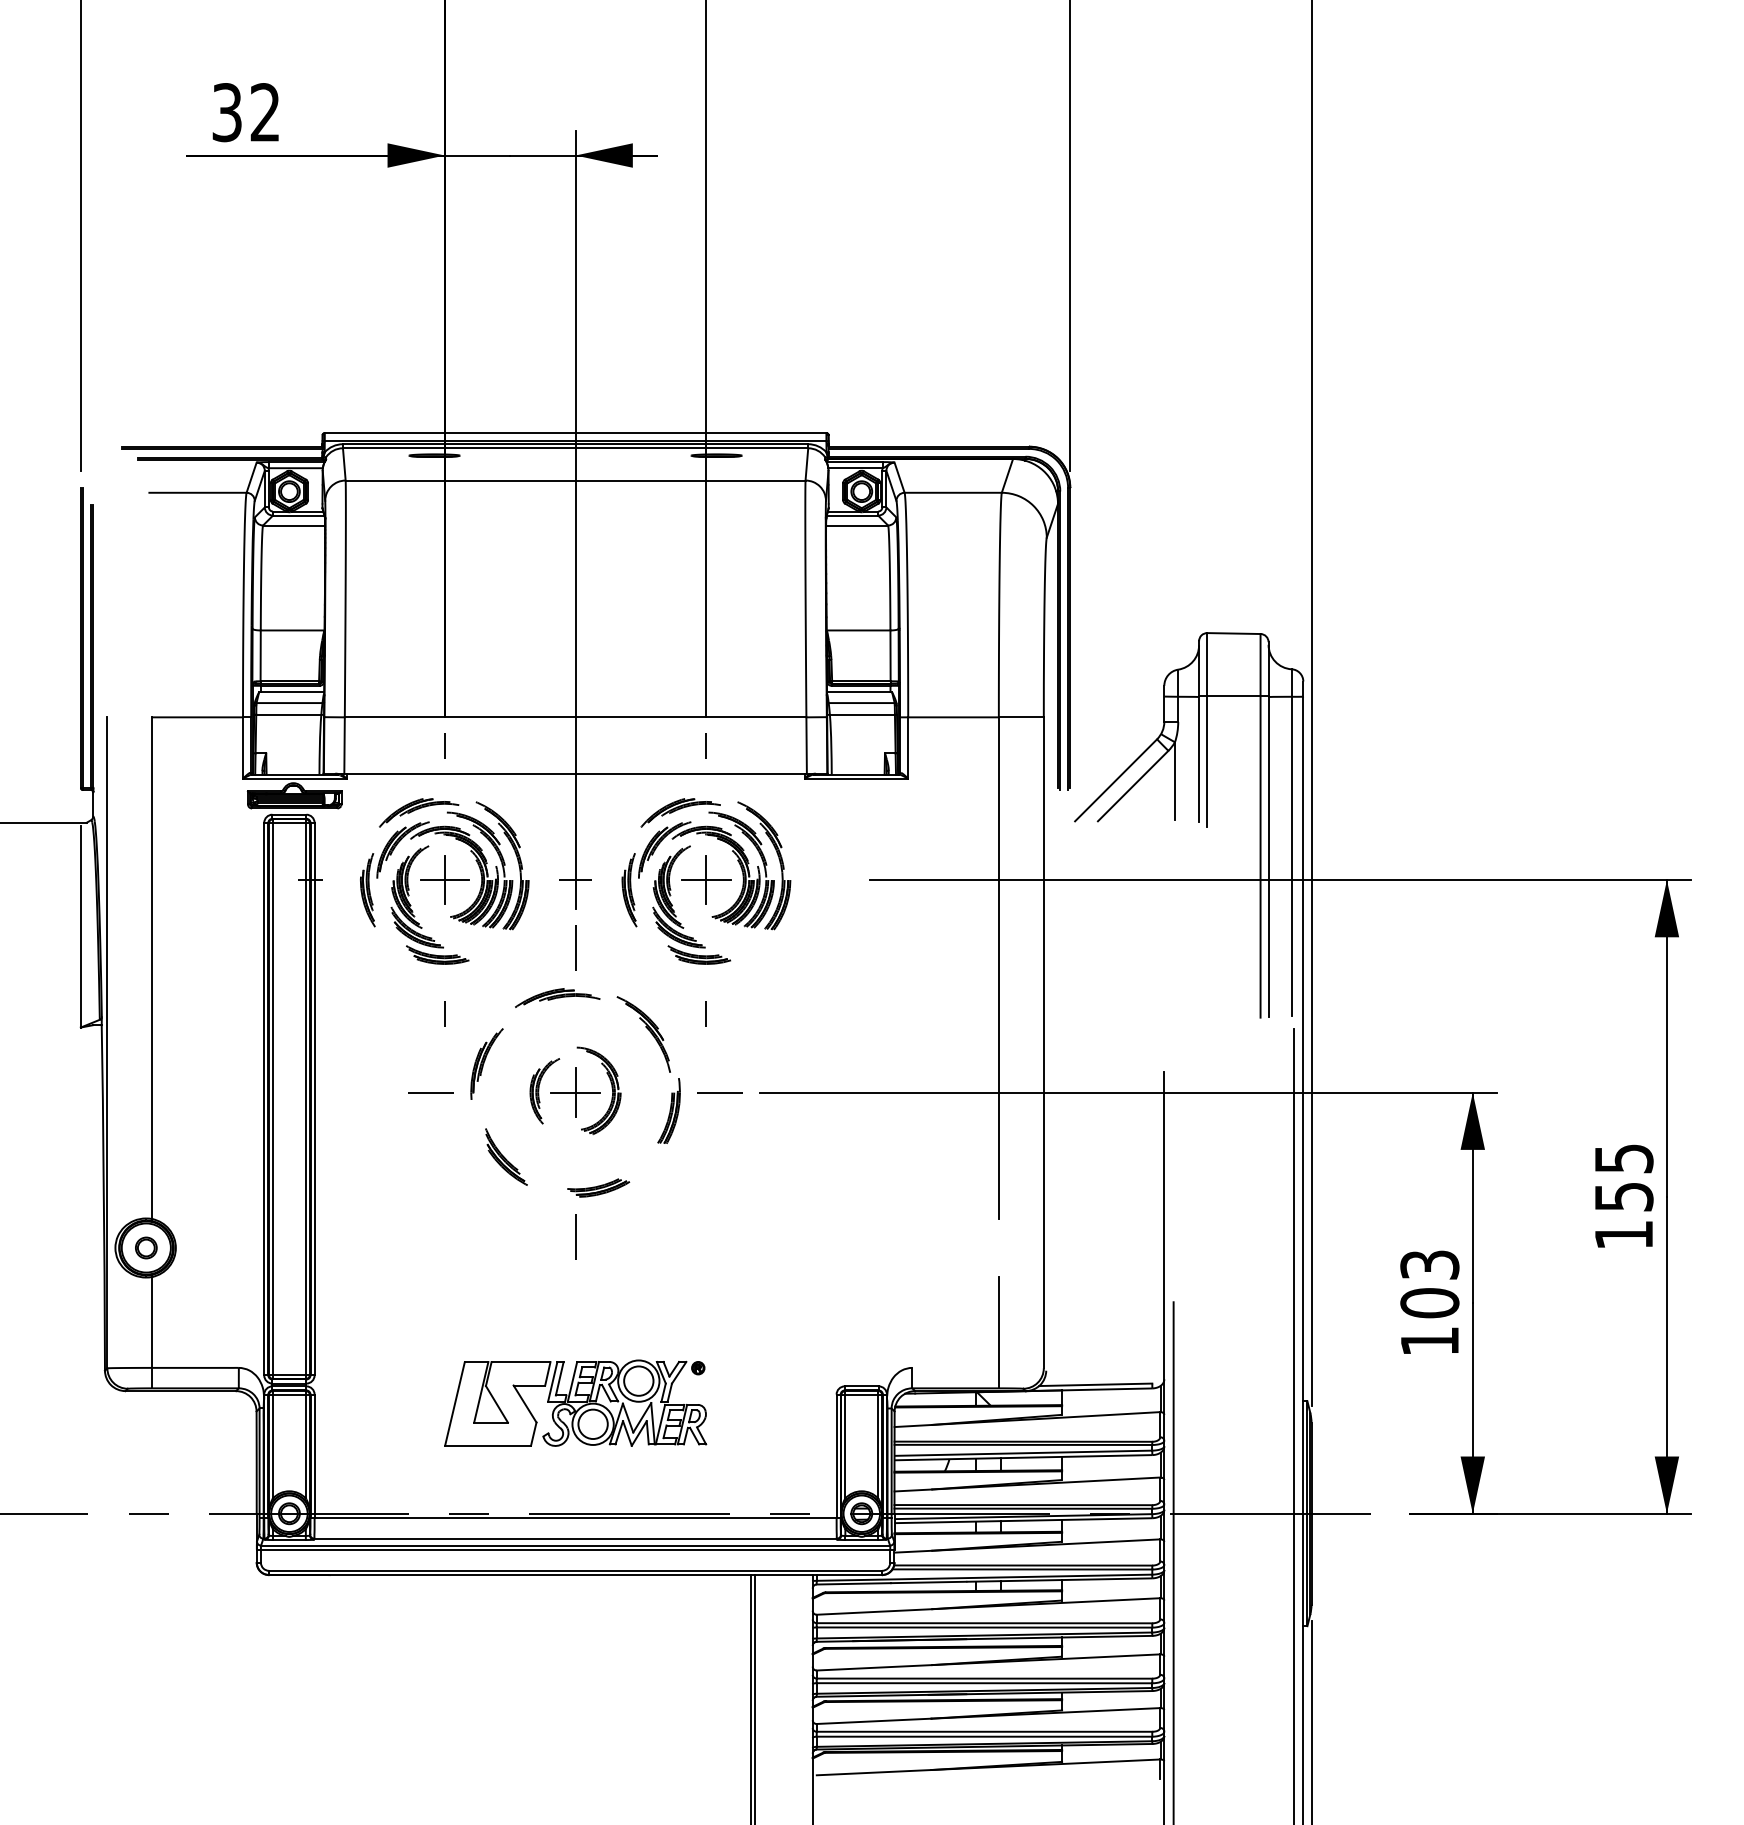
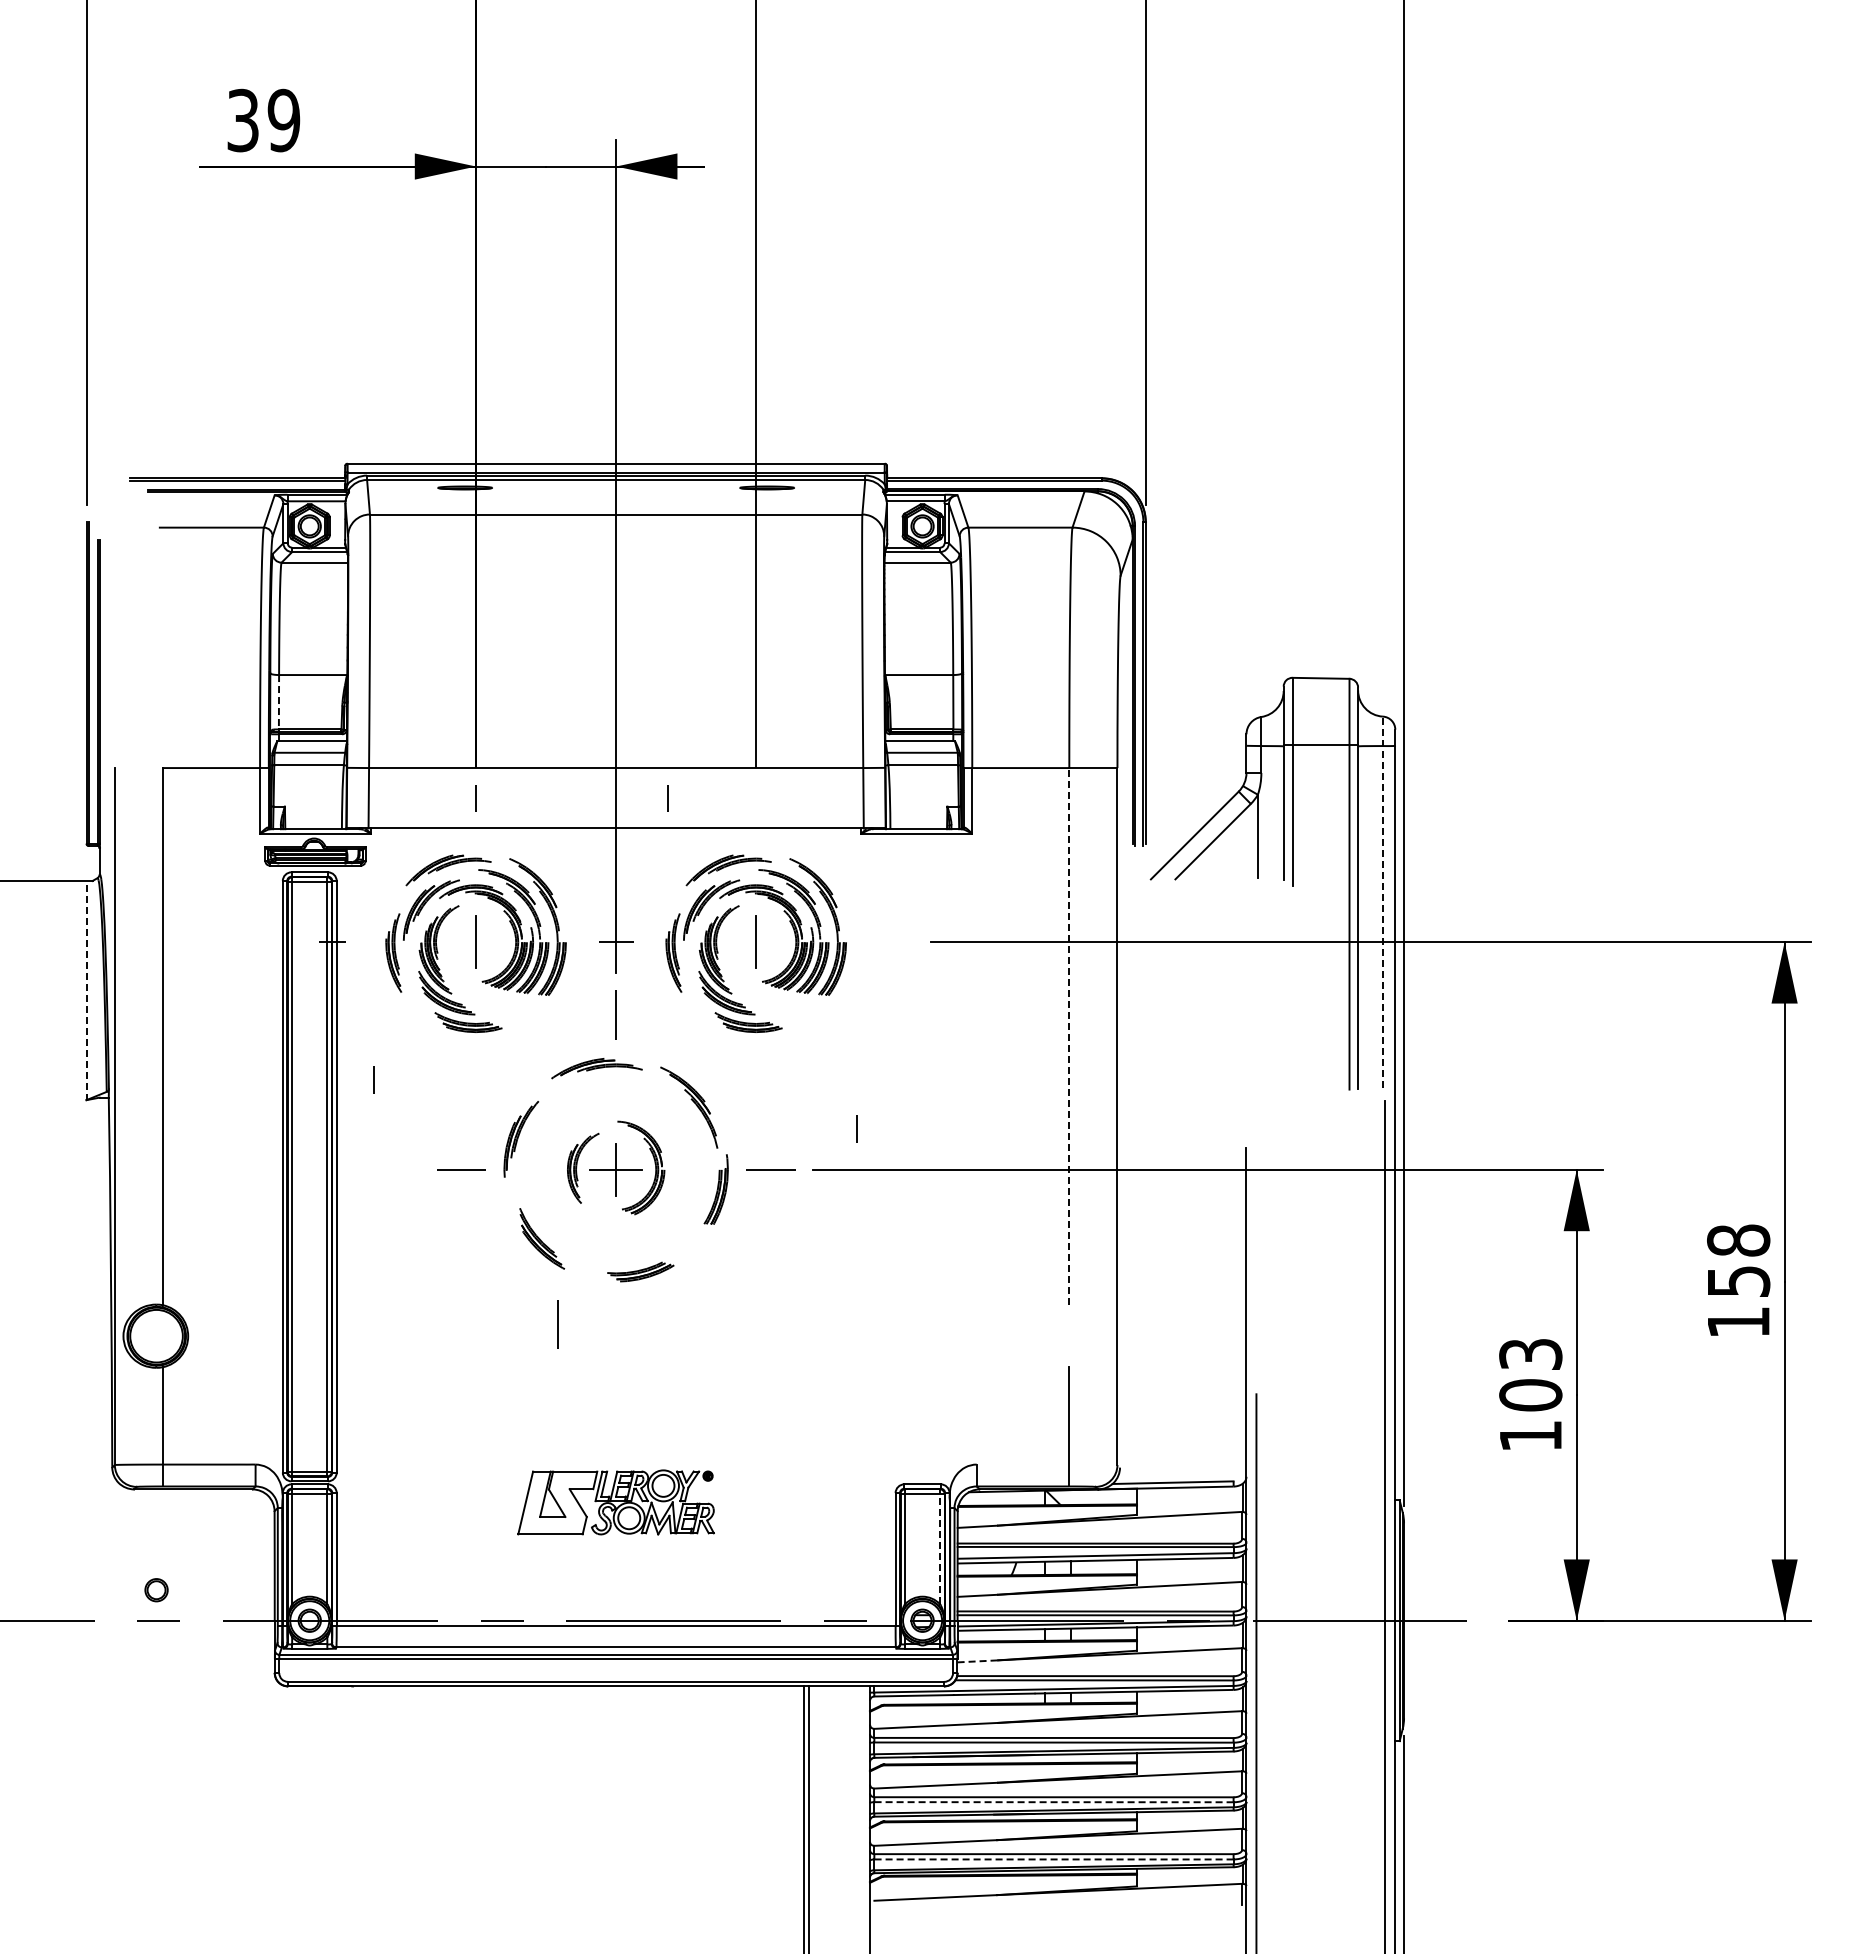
text: (264, 112) -> (283, 120), 32 -> 39
line: (260, 656) -> (278, 702), solid -> dashed
line: (705, 745) -> (667, 798), moved
line: (1291, 842) -> (1382, 902), solid -> dashed
line: (445, 880) -> (476, 942), removed
line: (706, 880) -> (756, 942), removed
line: (80, 926) -> (86, 992), solid -> dashed
line: (999, 968) -> (1069, 1036), solid -> dashed
line: (444, 1013) -> (373, 1079), moved
line: (705, 1013) -> (856, 1128), moved
text: (1623, 1158) -> (1738, 1240), 155 -> 158
line: (574, 1237) -> (557, 1324), moved
part: (146, 1248) -> (156, 1590), moved
part: (574, 1403) -> (615, 1502), size x0.7
line: (878, 1444) -> (940, 1546), solid -> dashed
line: (913, 1551) -> (977, 1661), solid -> dashed
line: (984, 1683) -> (1053, 1802), solid -> dashed
line: (984, 1736) -> (1053, 1859), solid -> dashed

